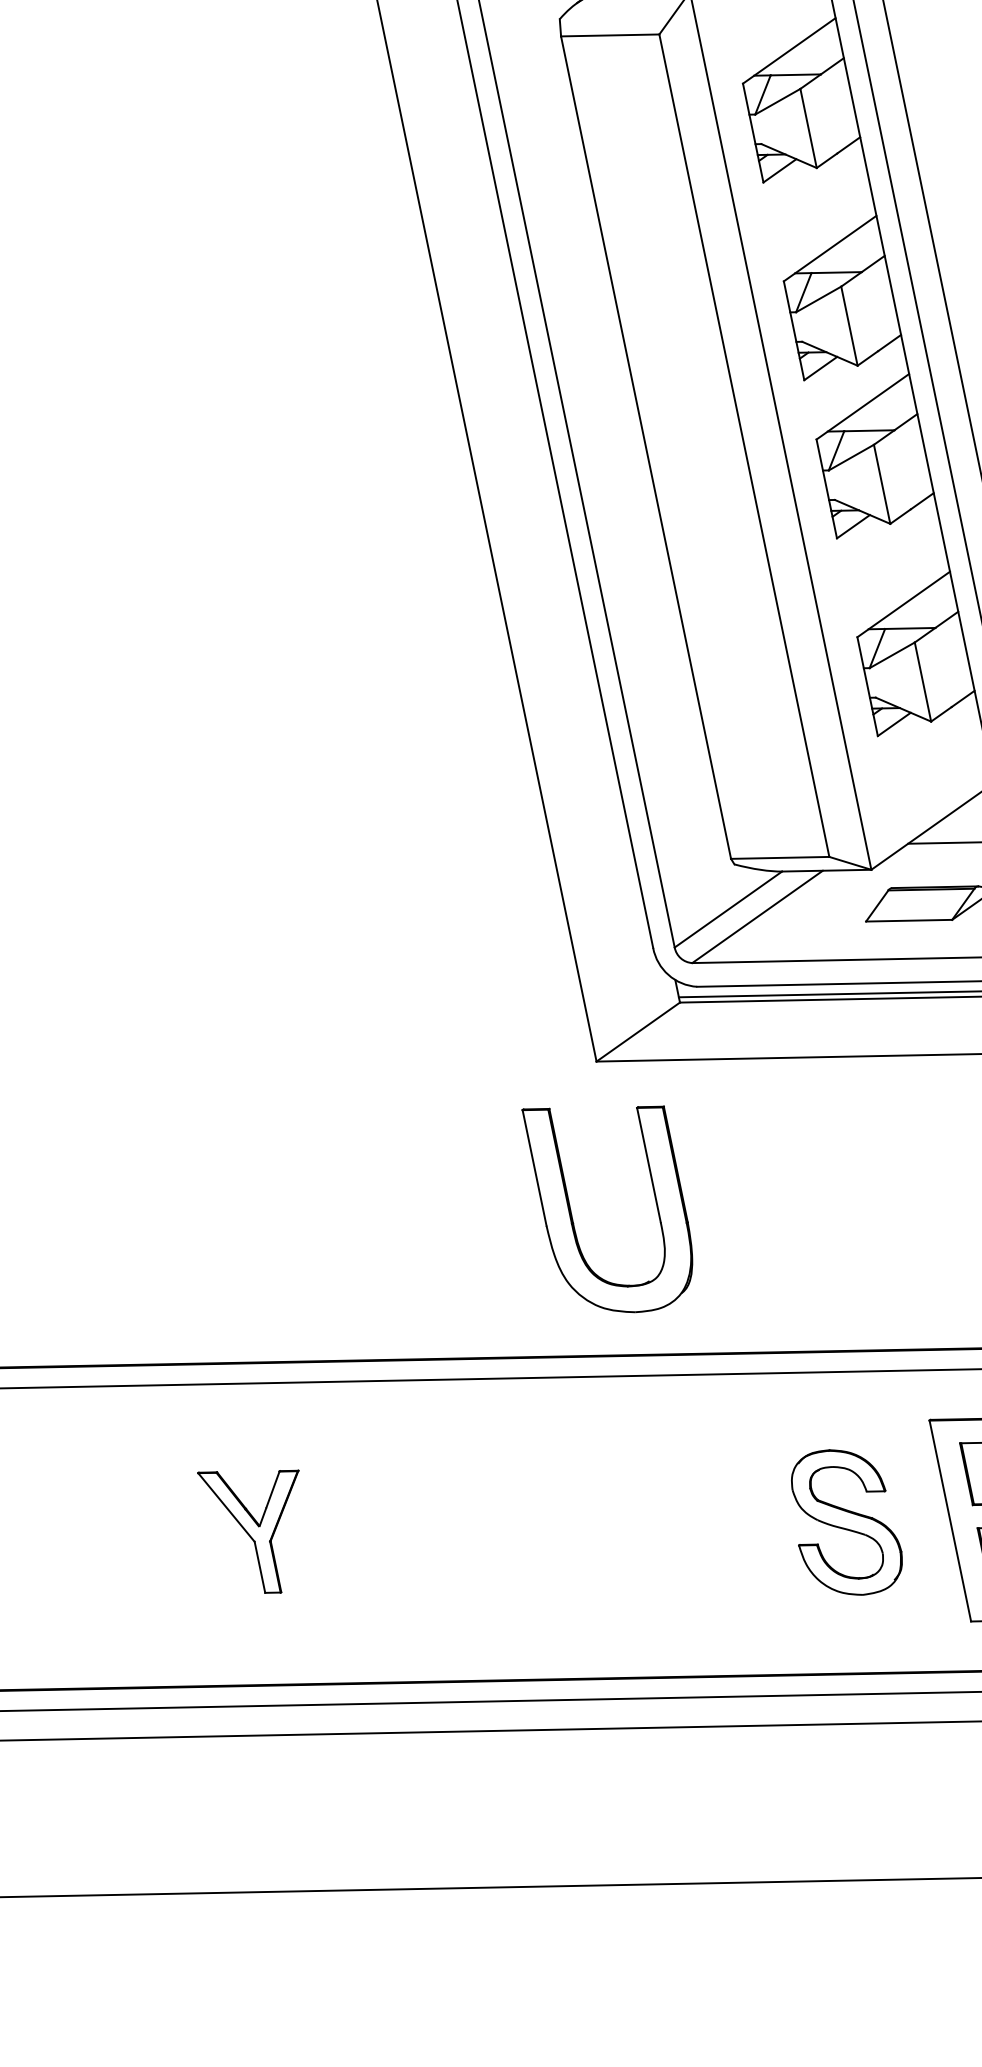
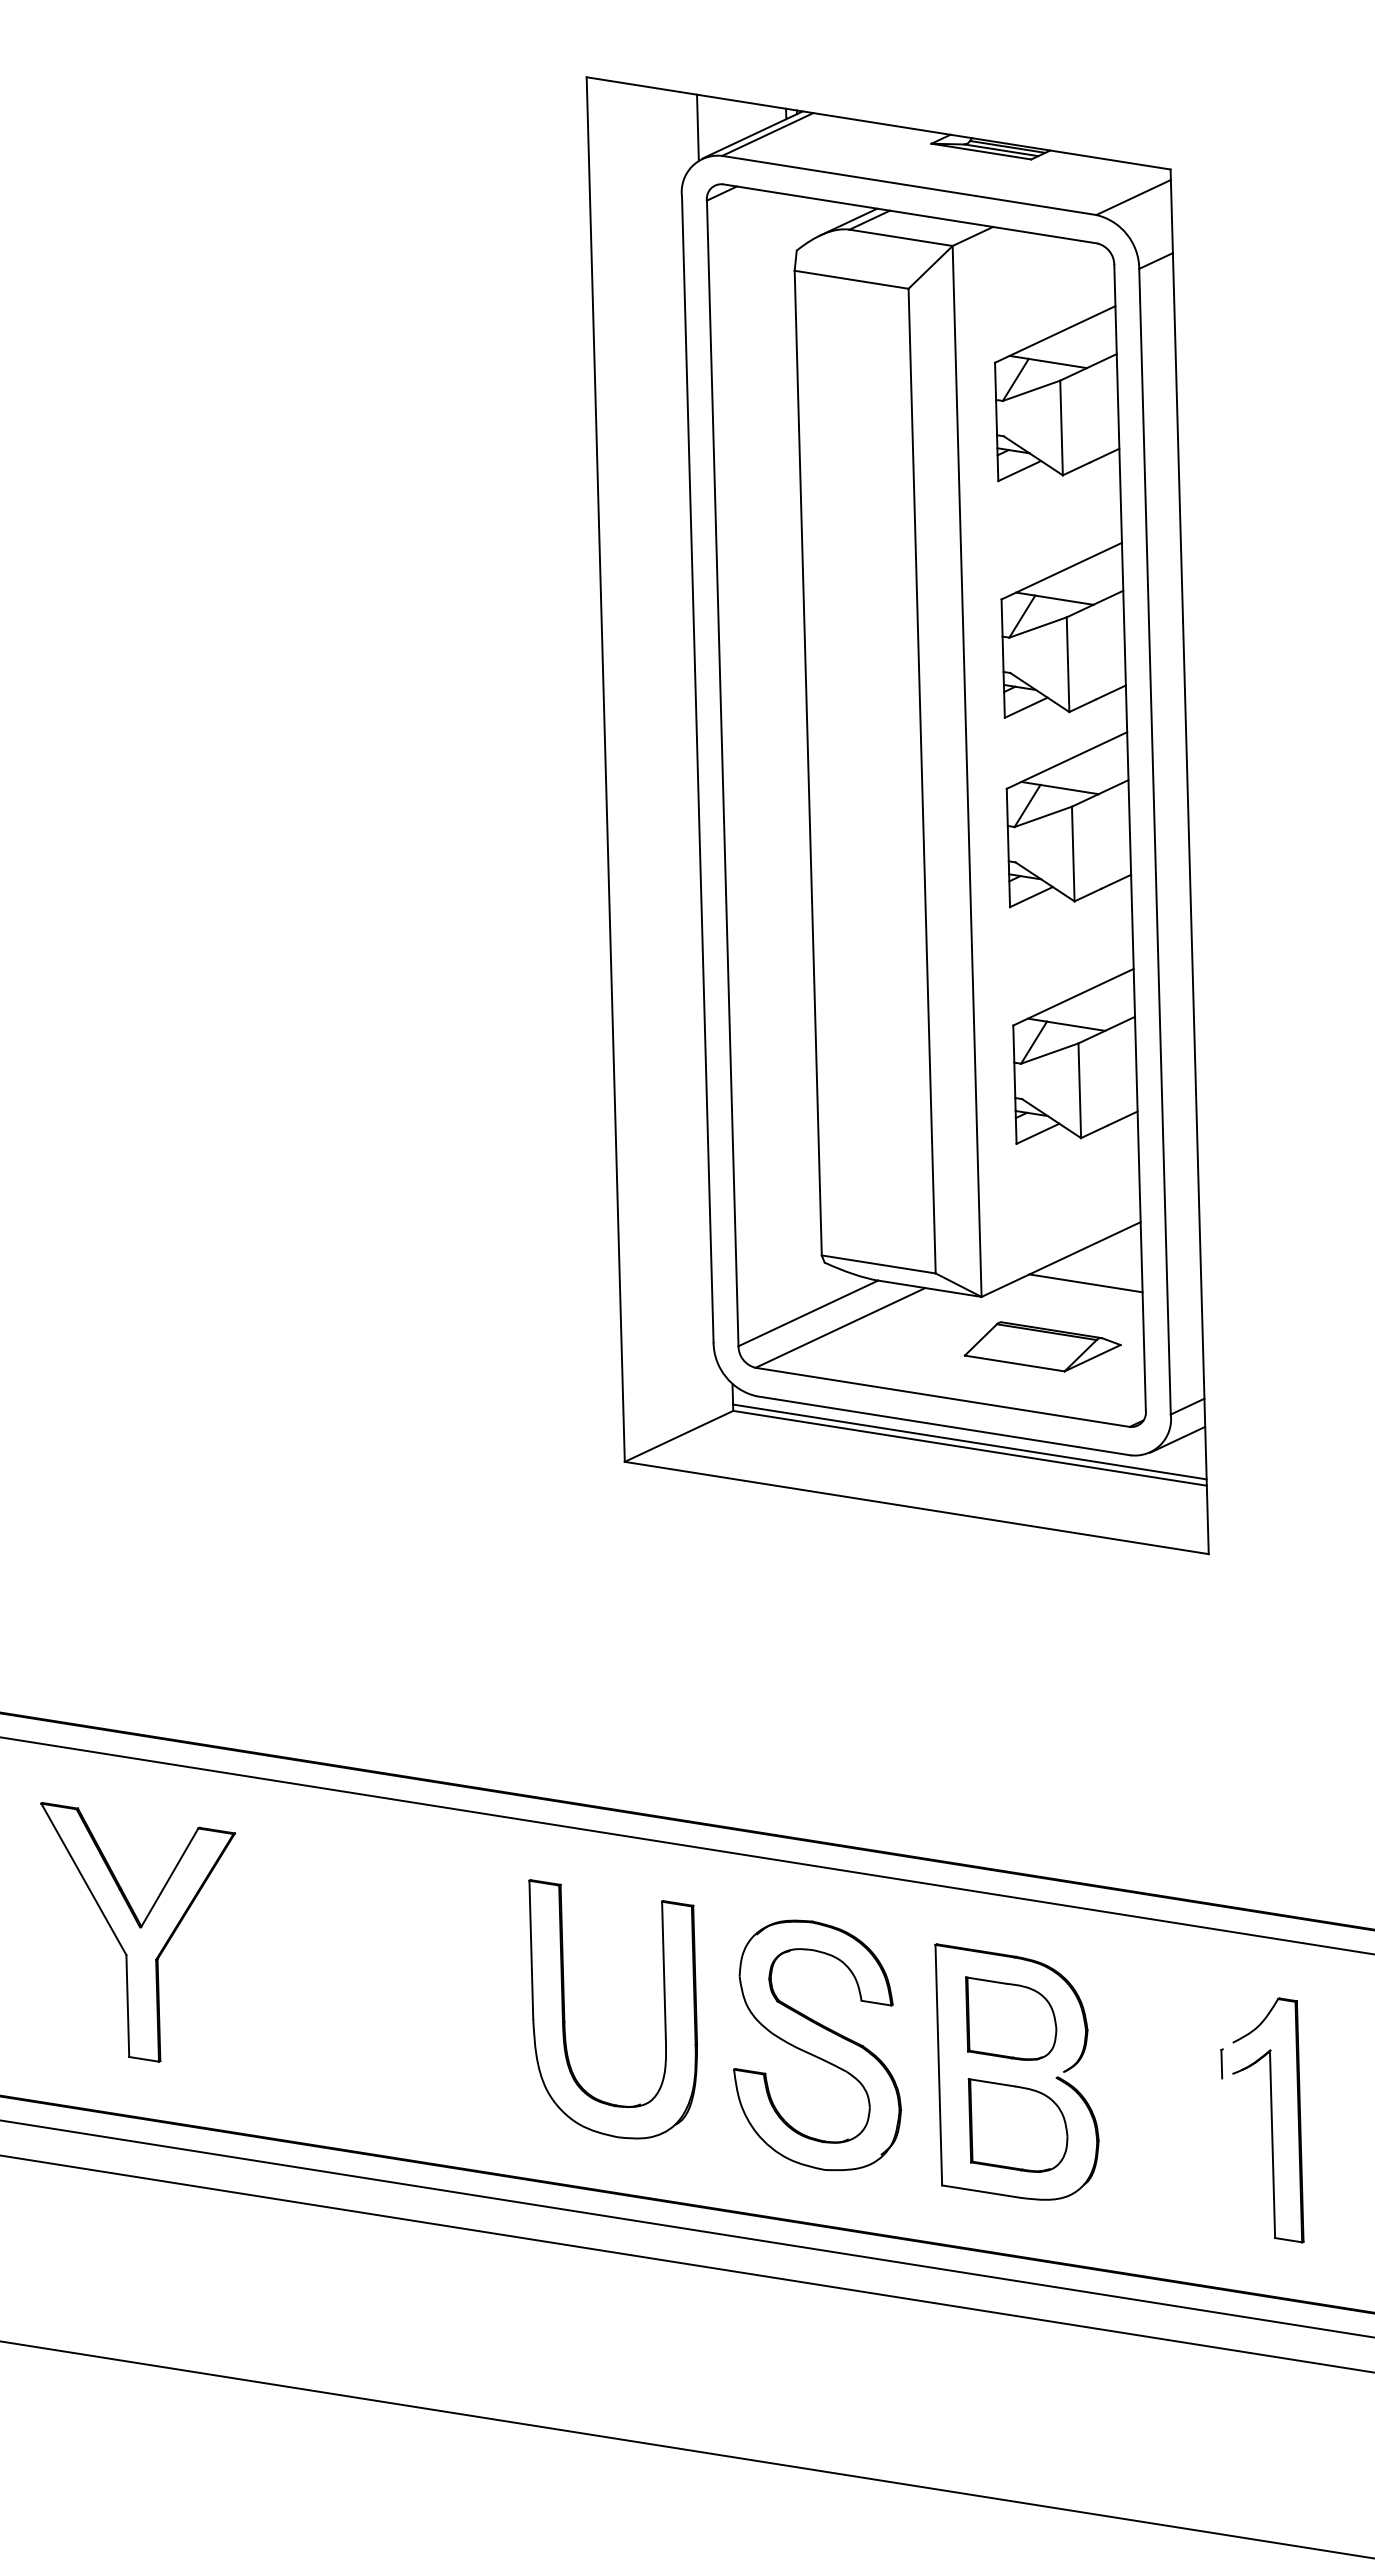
part: (572, 1217) -> (565, 2014), moved
part: (845, 1521) -> (817, 2044), size x1.43
part: (258, 1529) -> (138, 1932), size x1.67

